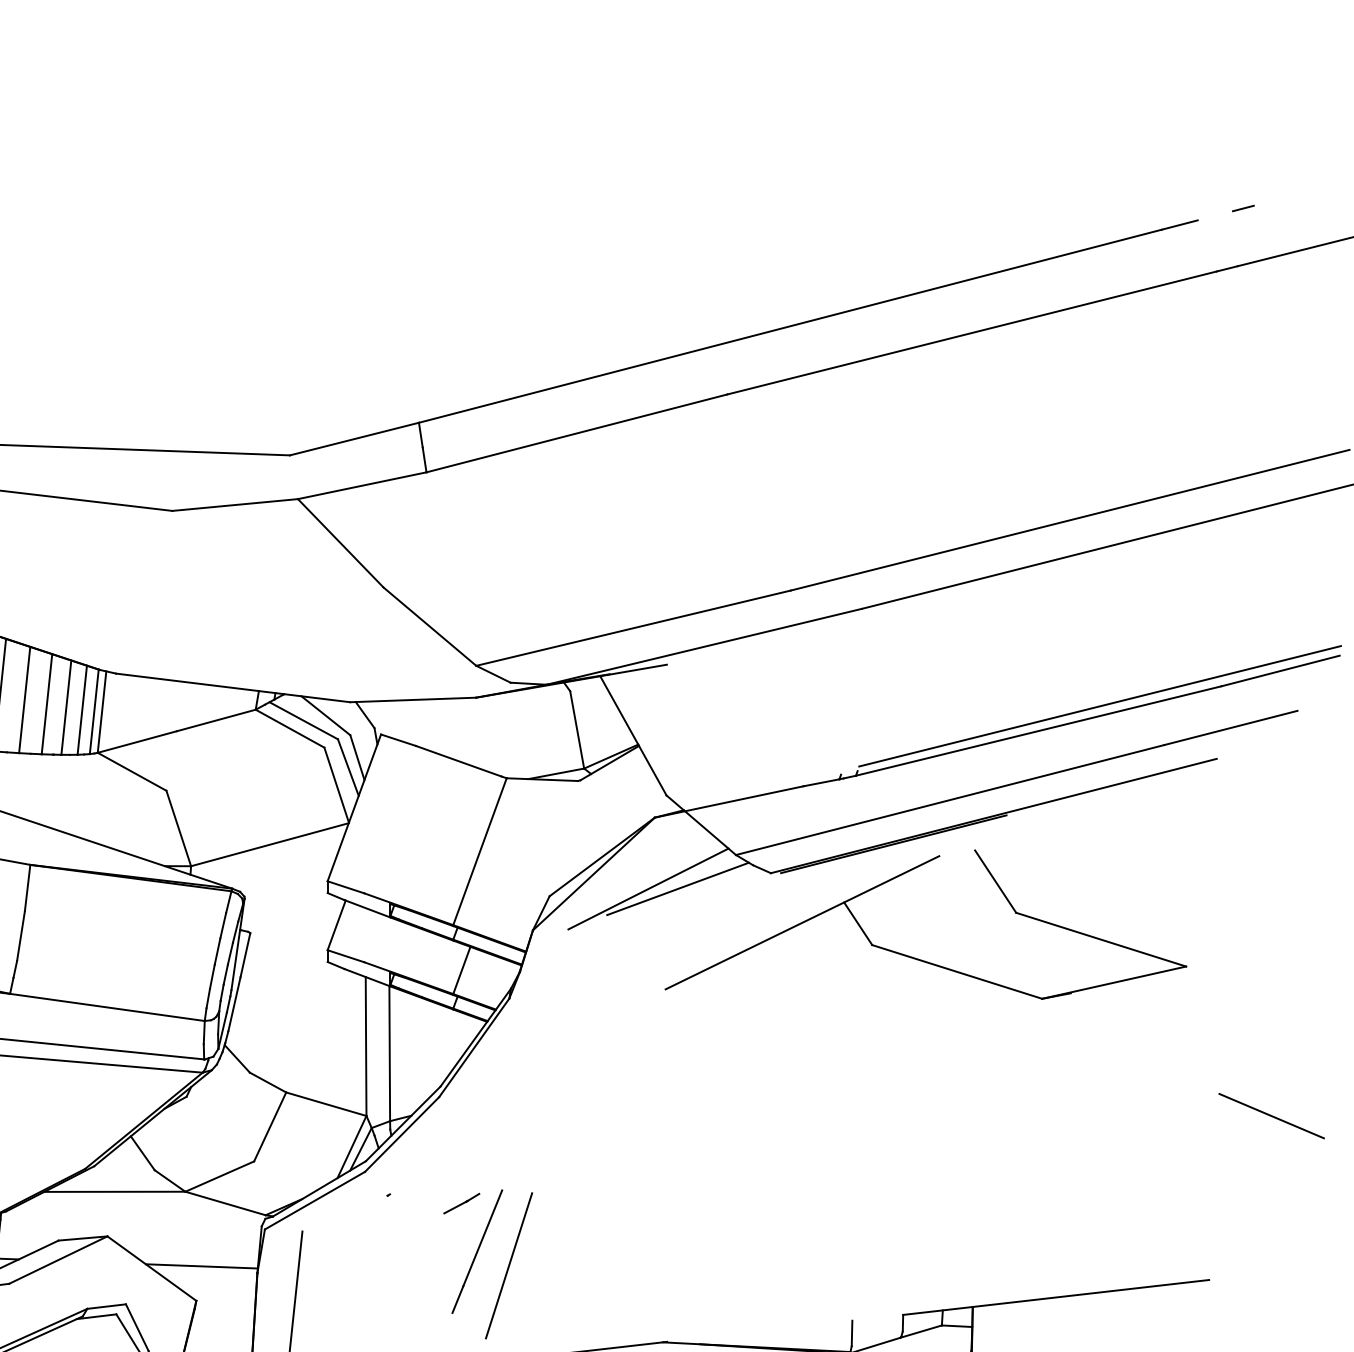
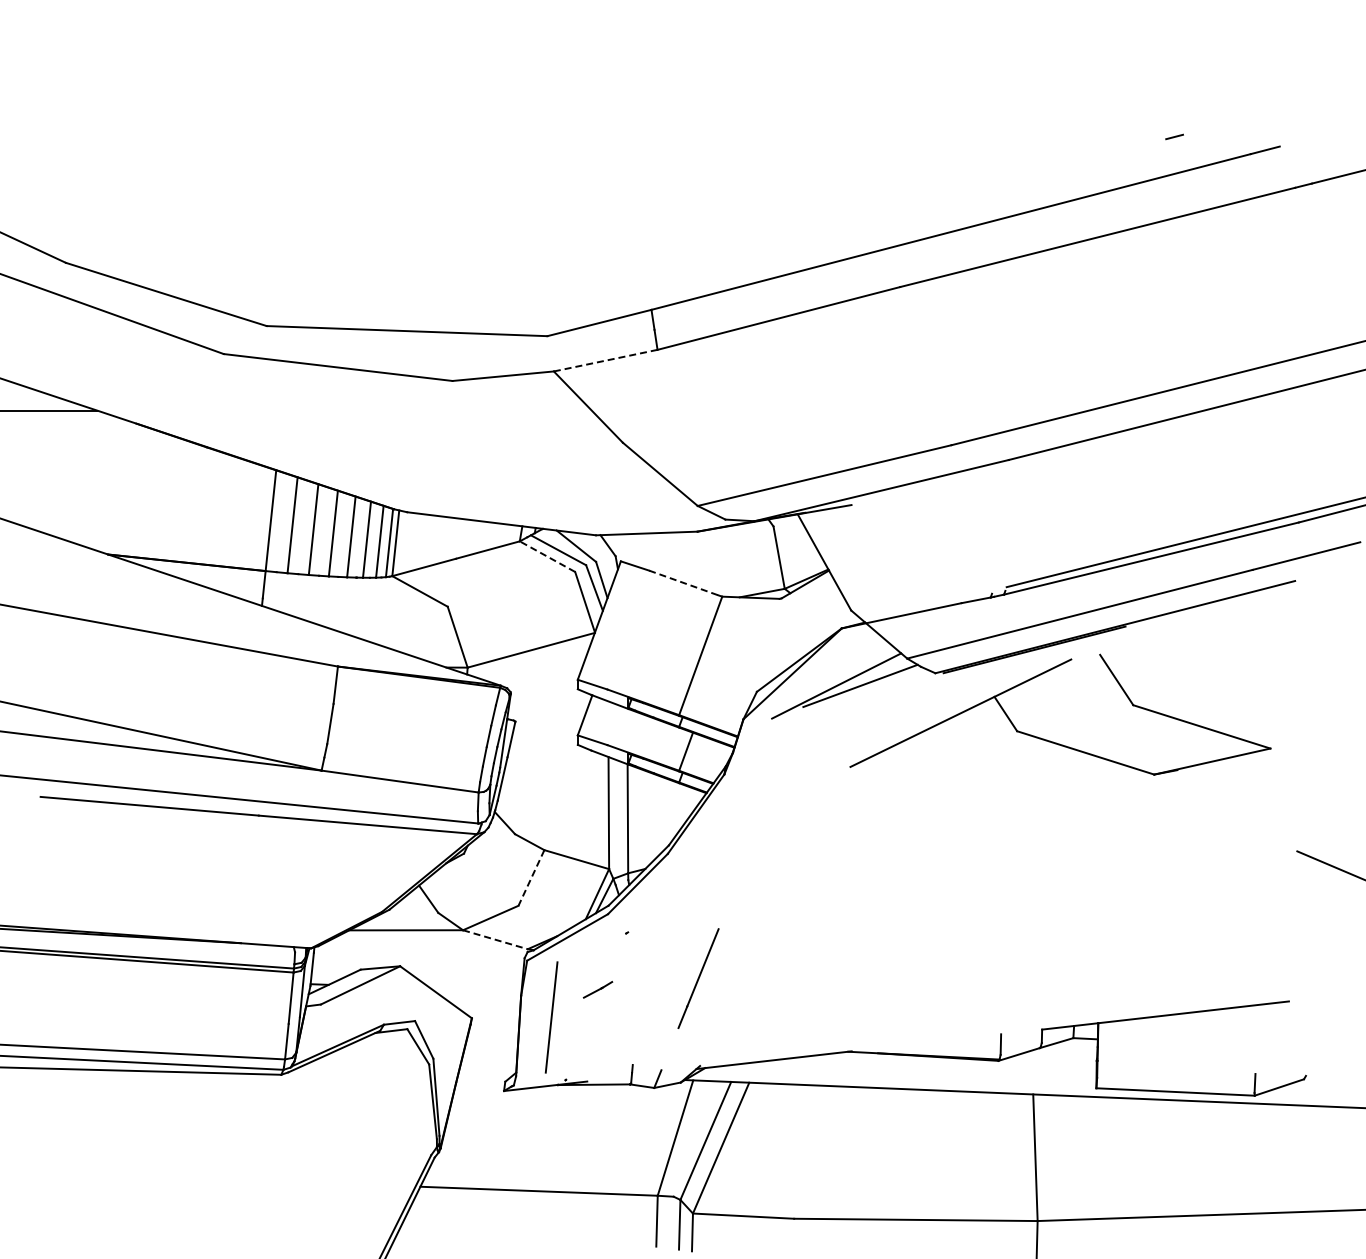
line: (1243, 207) -> (1174, 136), moved
line: (361, 485) -> (605, 360), solid -> dashed
line: (290, 728) -> (547, 556), solid -> dashed
line: (458, 760) -> (683, 582), solid -> dashed
line: (270, 1126) -> (531, 877), solid -> dashed
line: (225, 1203) -> (495, 939), solid -> dashed
line: (461, 1203) -> (597, 989), moved
line: (508, 1265) -> (723, 989), removed
line: (202, 1266) -> (476, 990), removed

